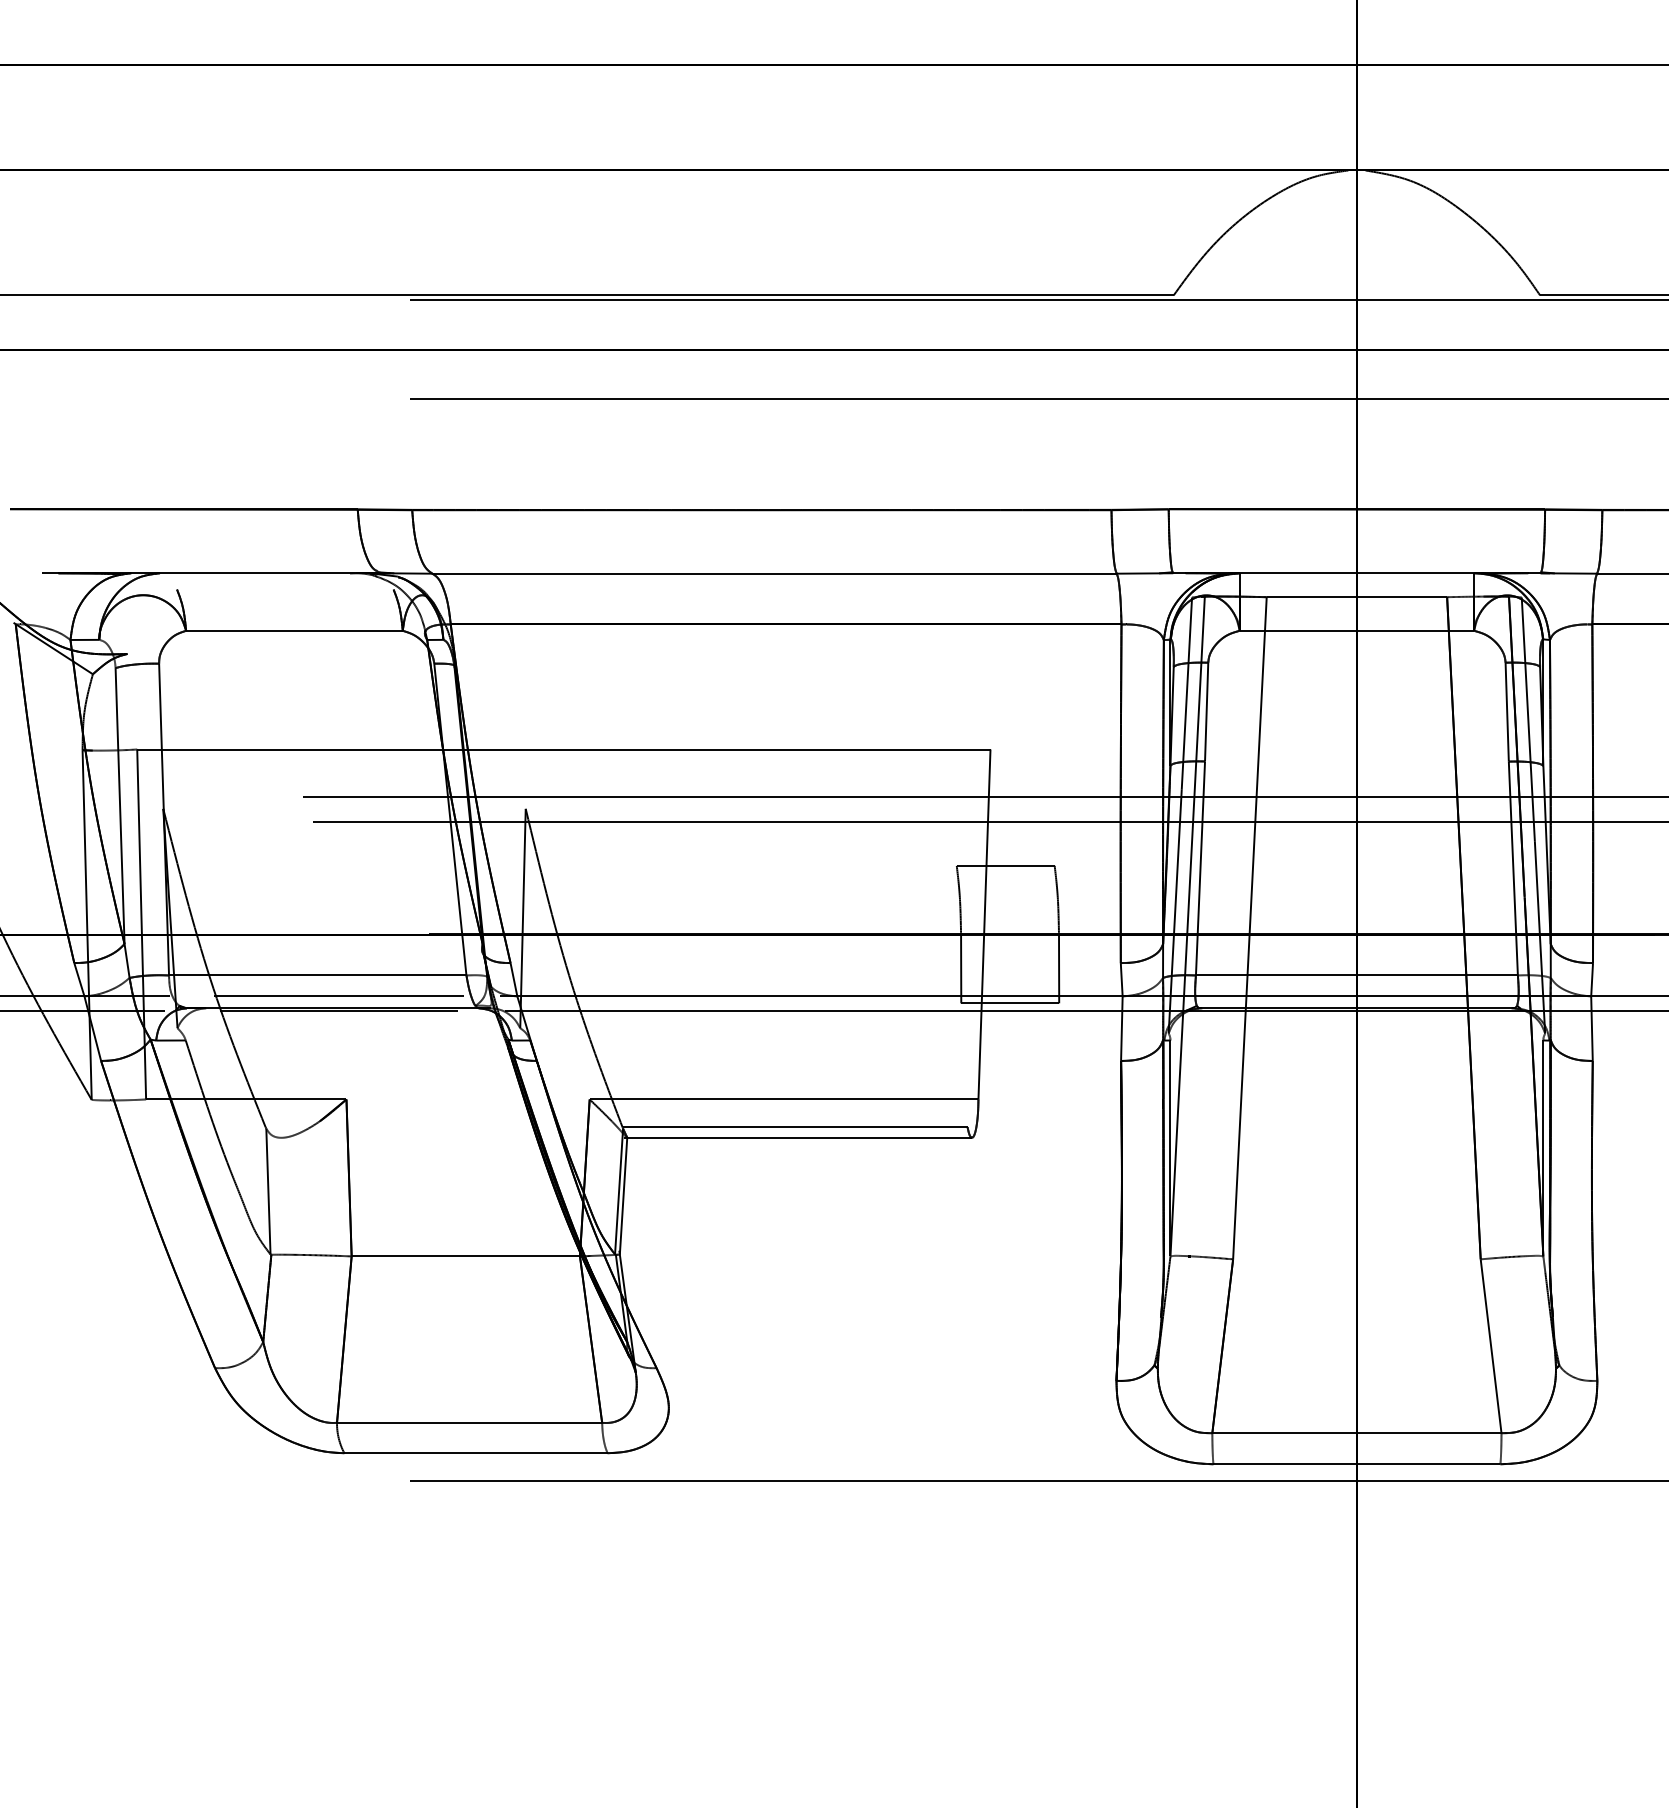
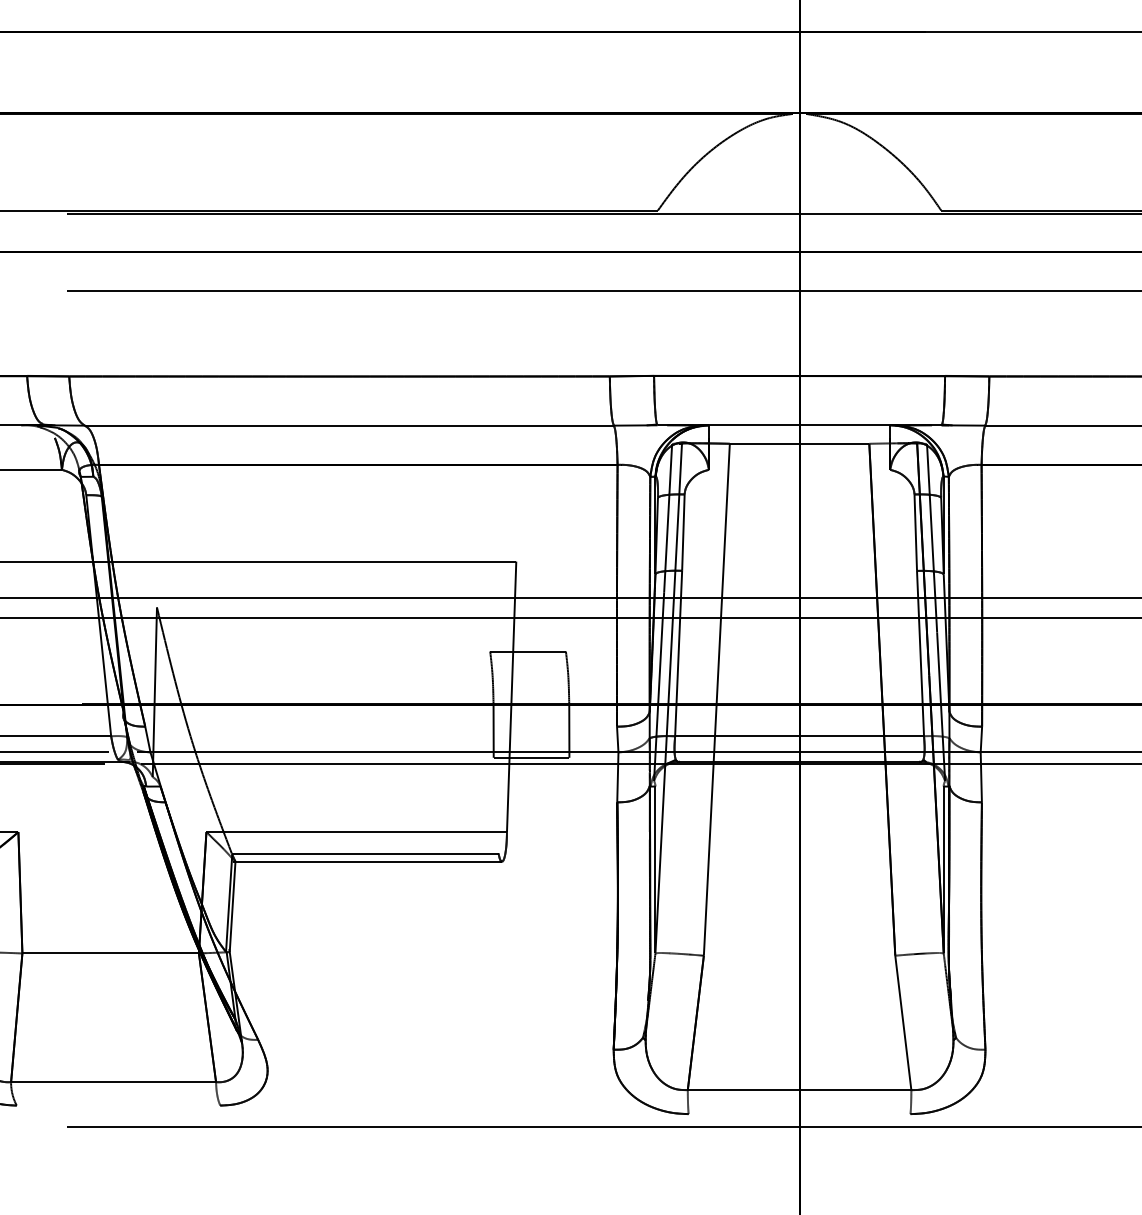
line: (1356, 630) -> (799, 469), removed
line: (475, 1453) -> (118, 1105), removed
line: (1356, 1464) -> (799, 1114), removed

